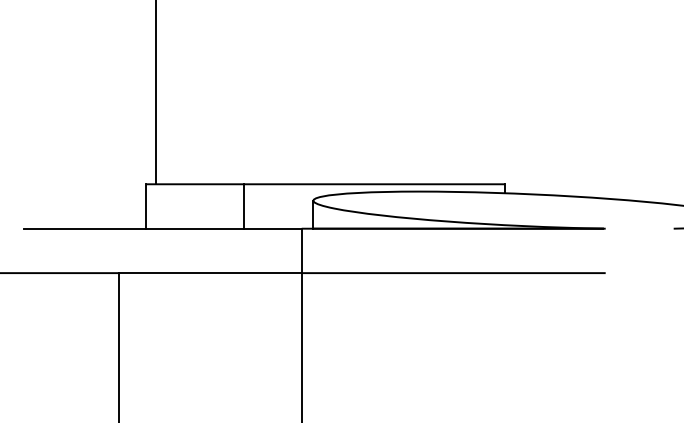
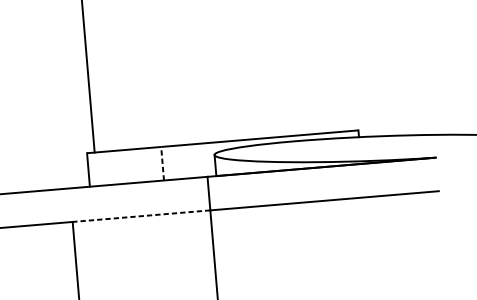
line: (244, 206) -> (162, 163), solid -> dashed
line: (210, 273) -> (141, 216), solid -> dashed

